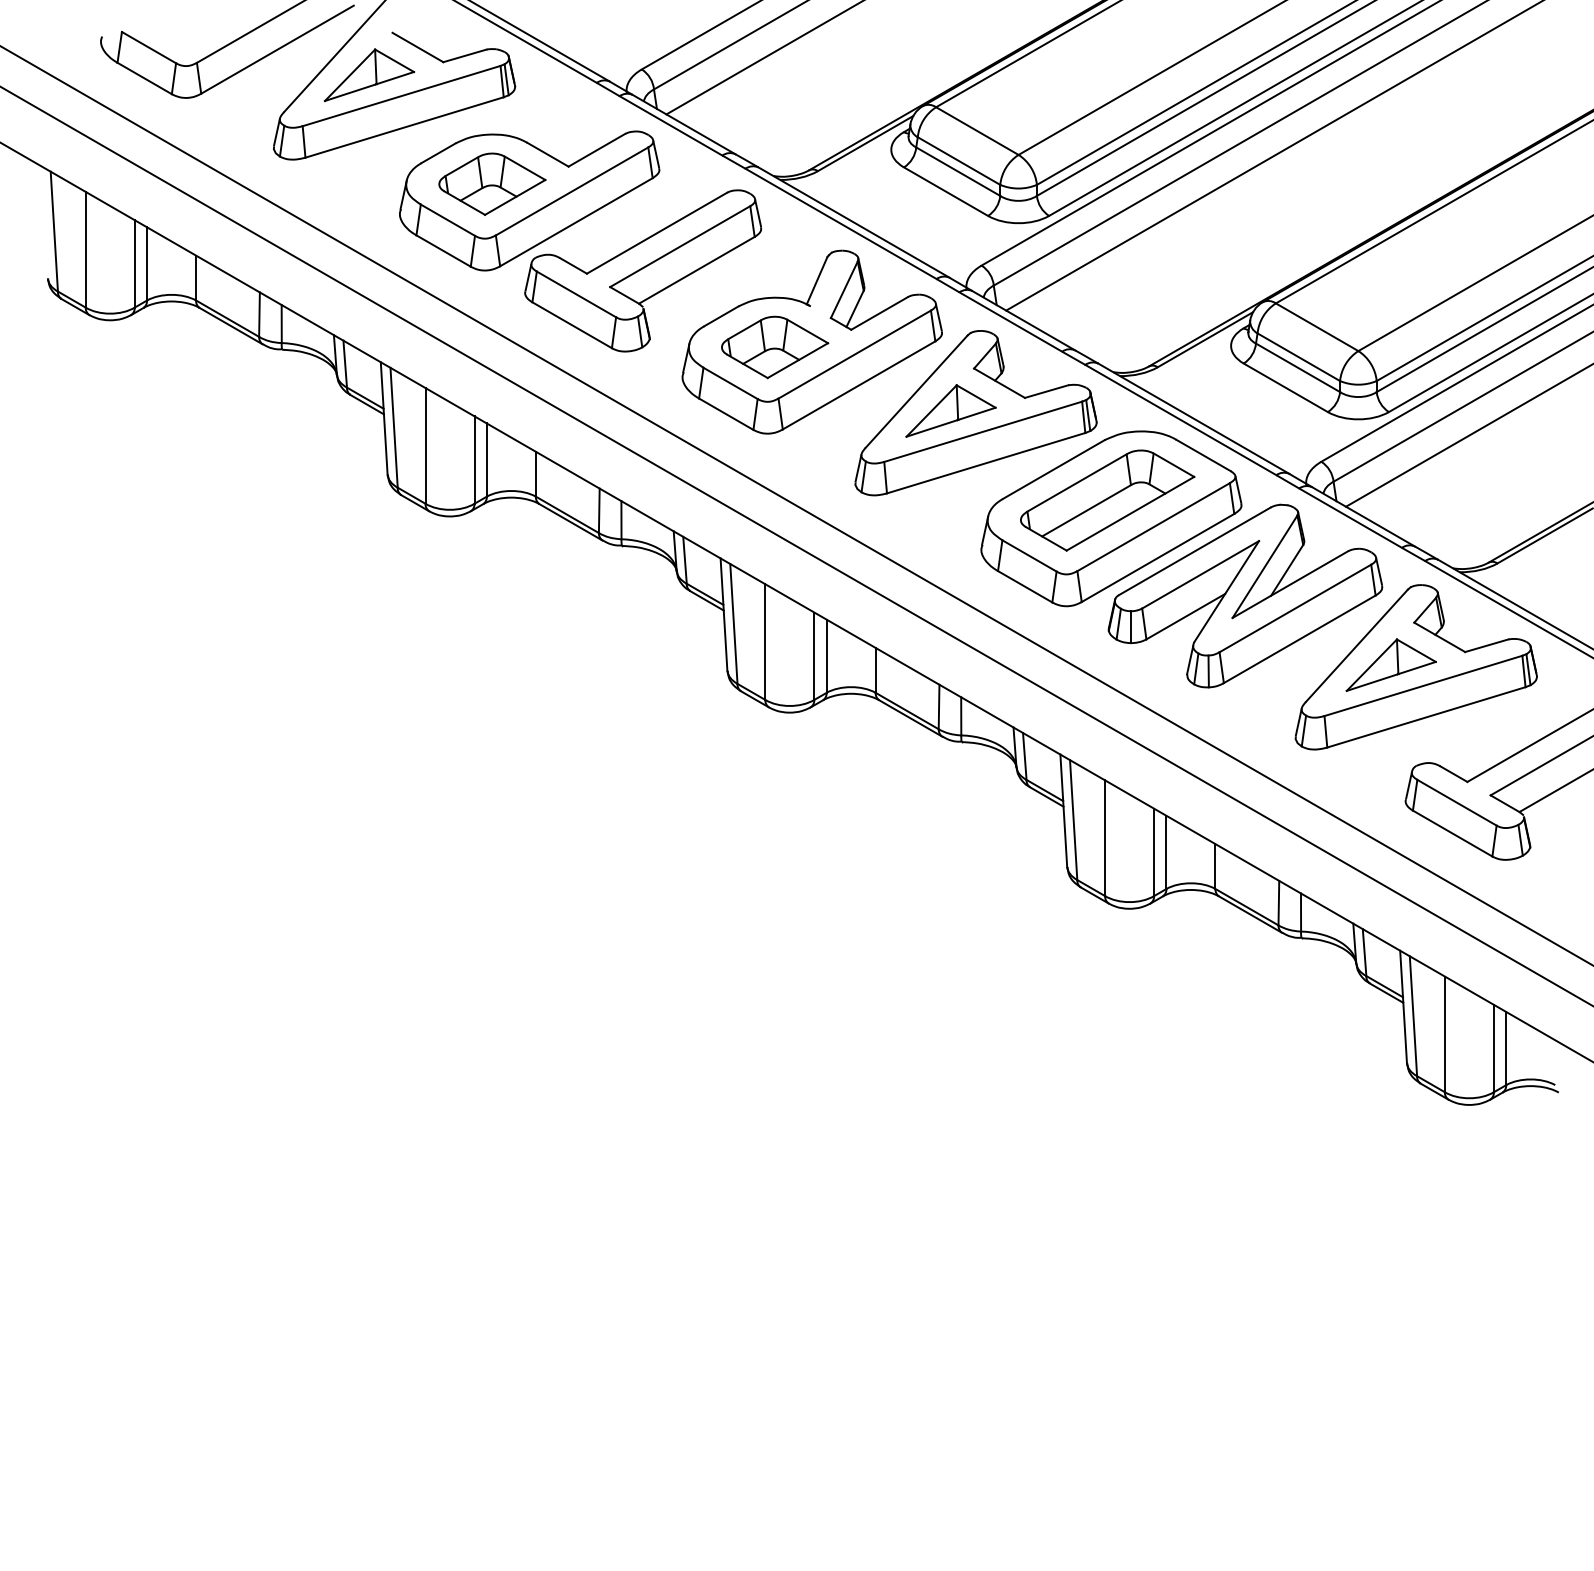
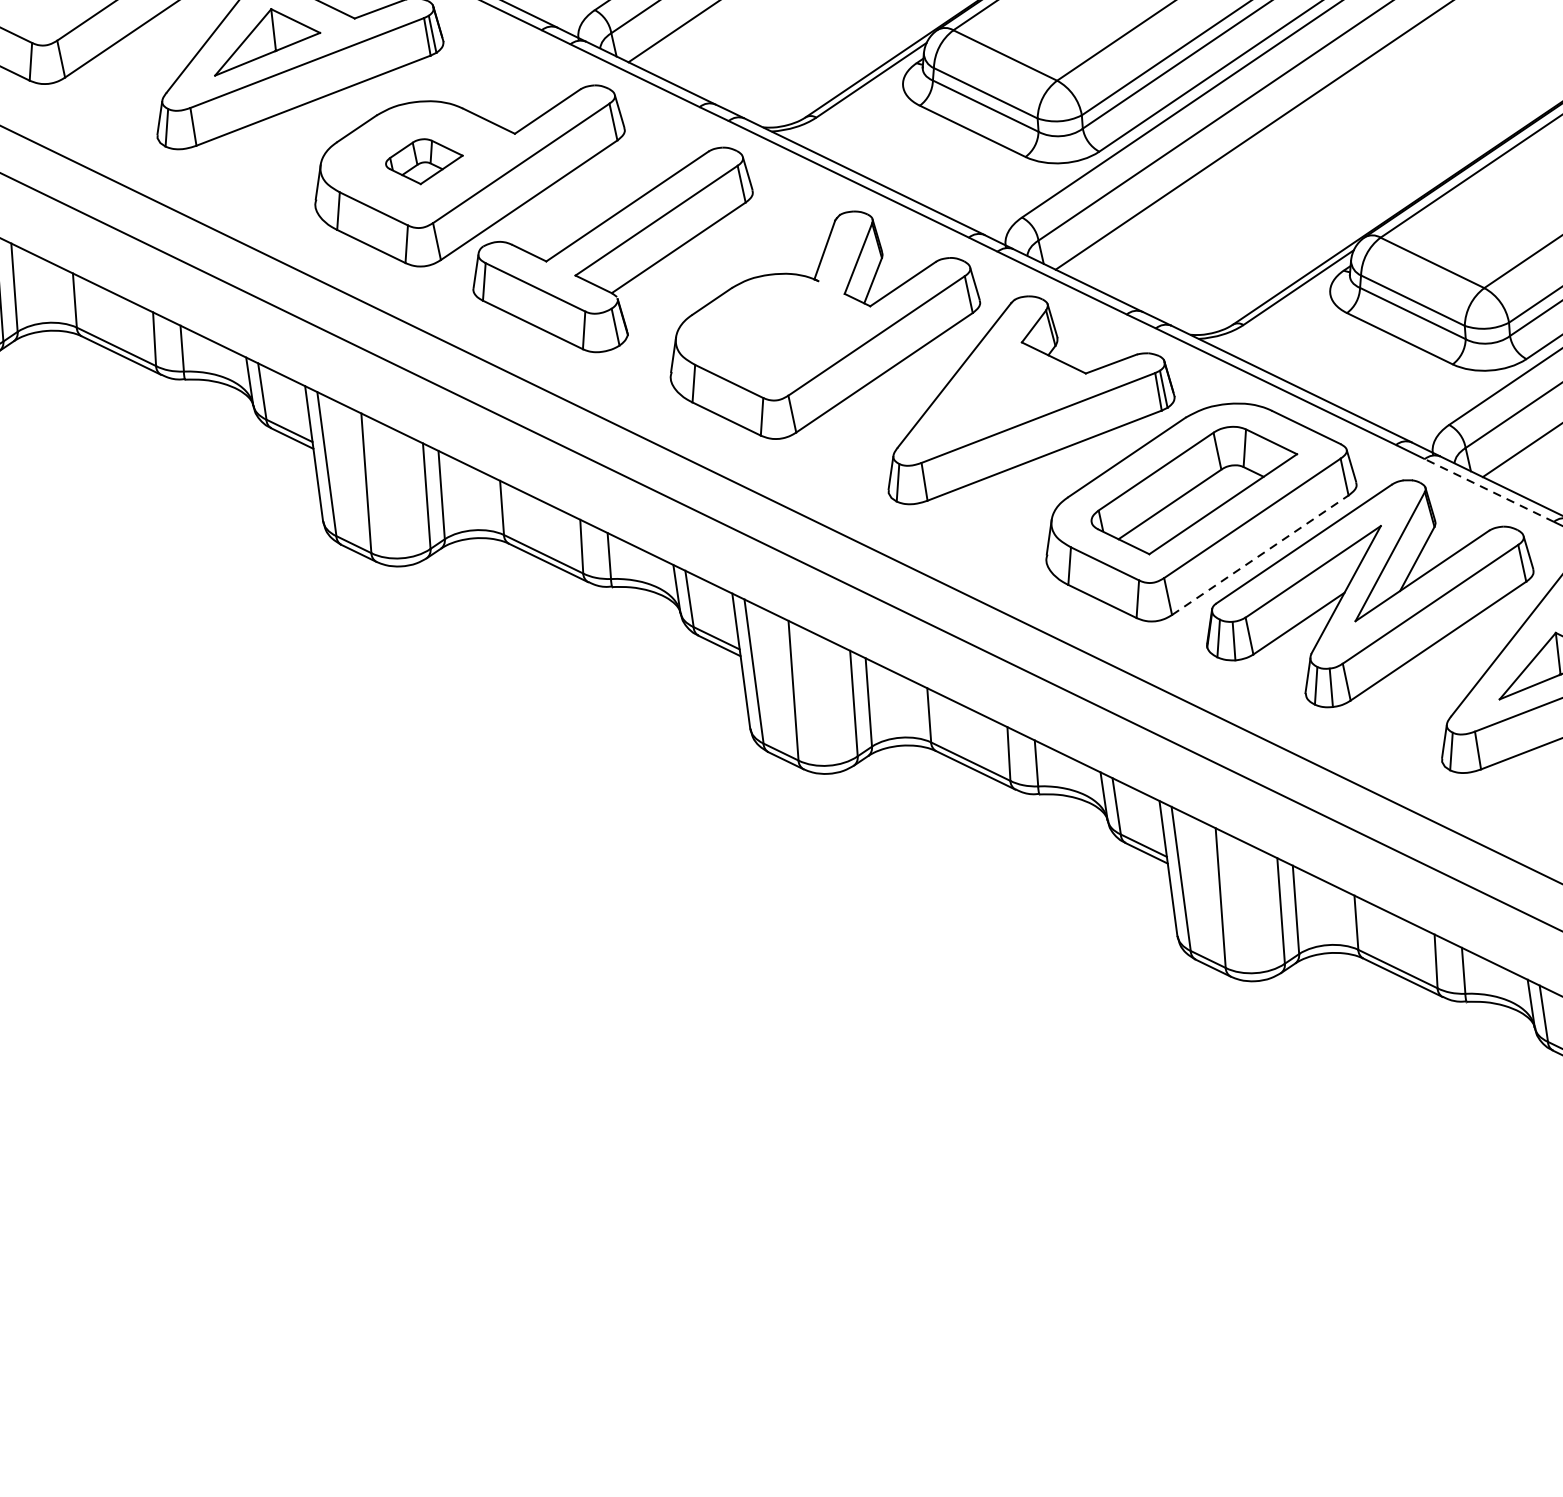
part: (492, 183) -> (424, 160), size x0.6
part: (775, 347) -> (780, 334), removed
part: (950, 410) -> (997, 395), removed
line: (1350, 517) -> (1489, 489), solid -> dashed
line: (1158, 557) -> (1260, 554), solid -> dashed

